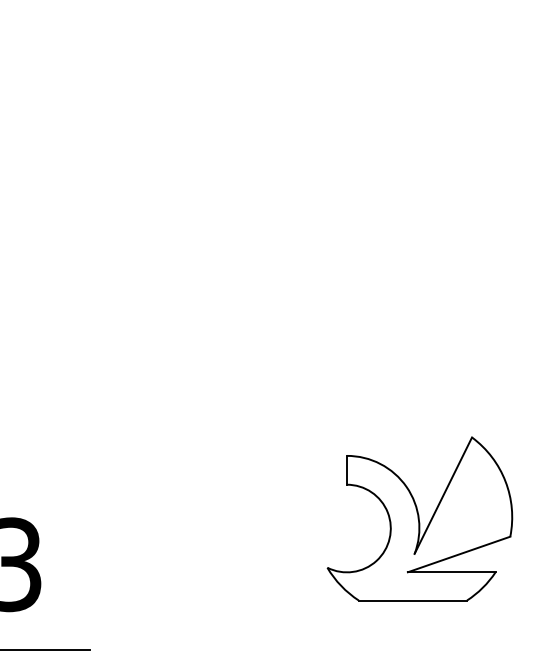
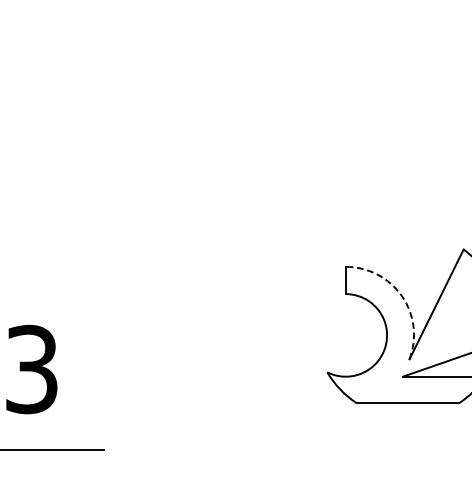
arc: (406, 486) -> (401, 295), solid -> dashed

